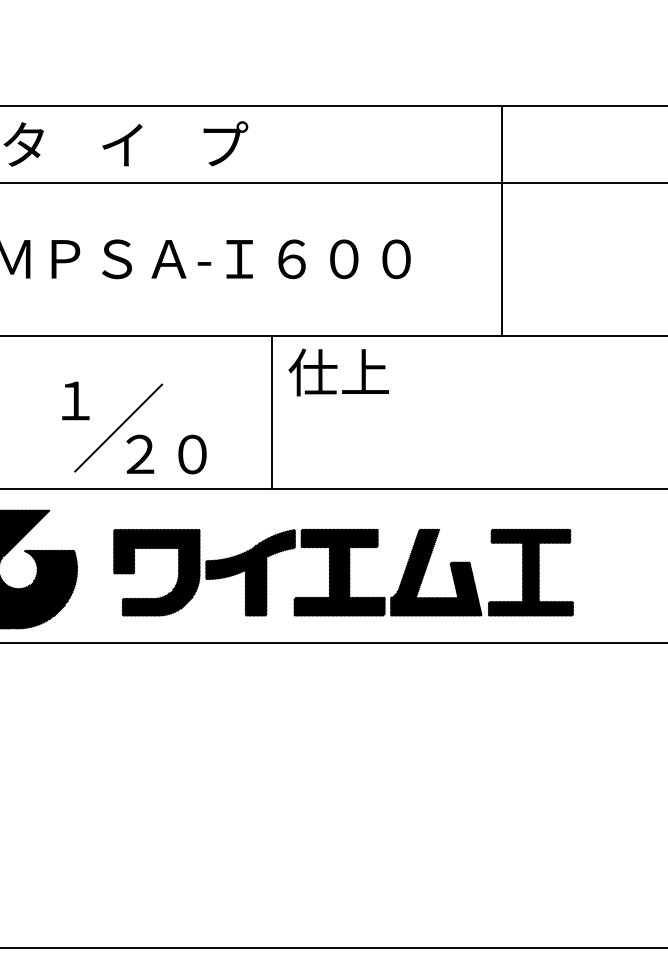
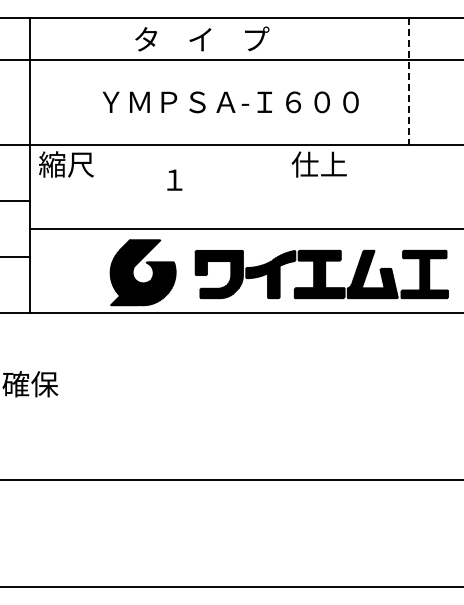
line: (501, 221) -> (408, 81), solid -> dashed
line: (271, 412) -> (282, 186), removed
part: (139, 428) -> (209, 195), removed

